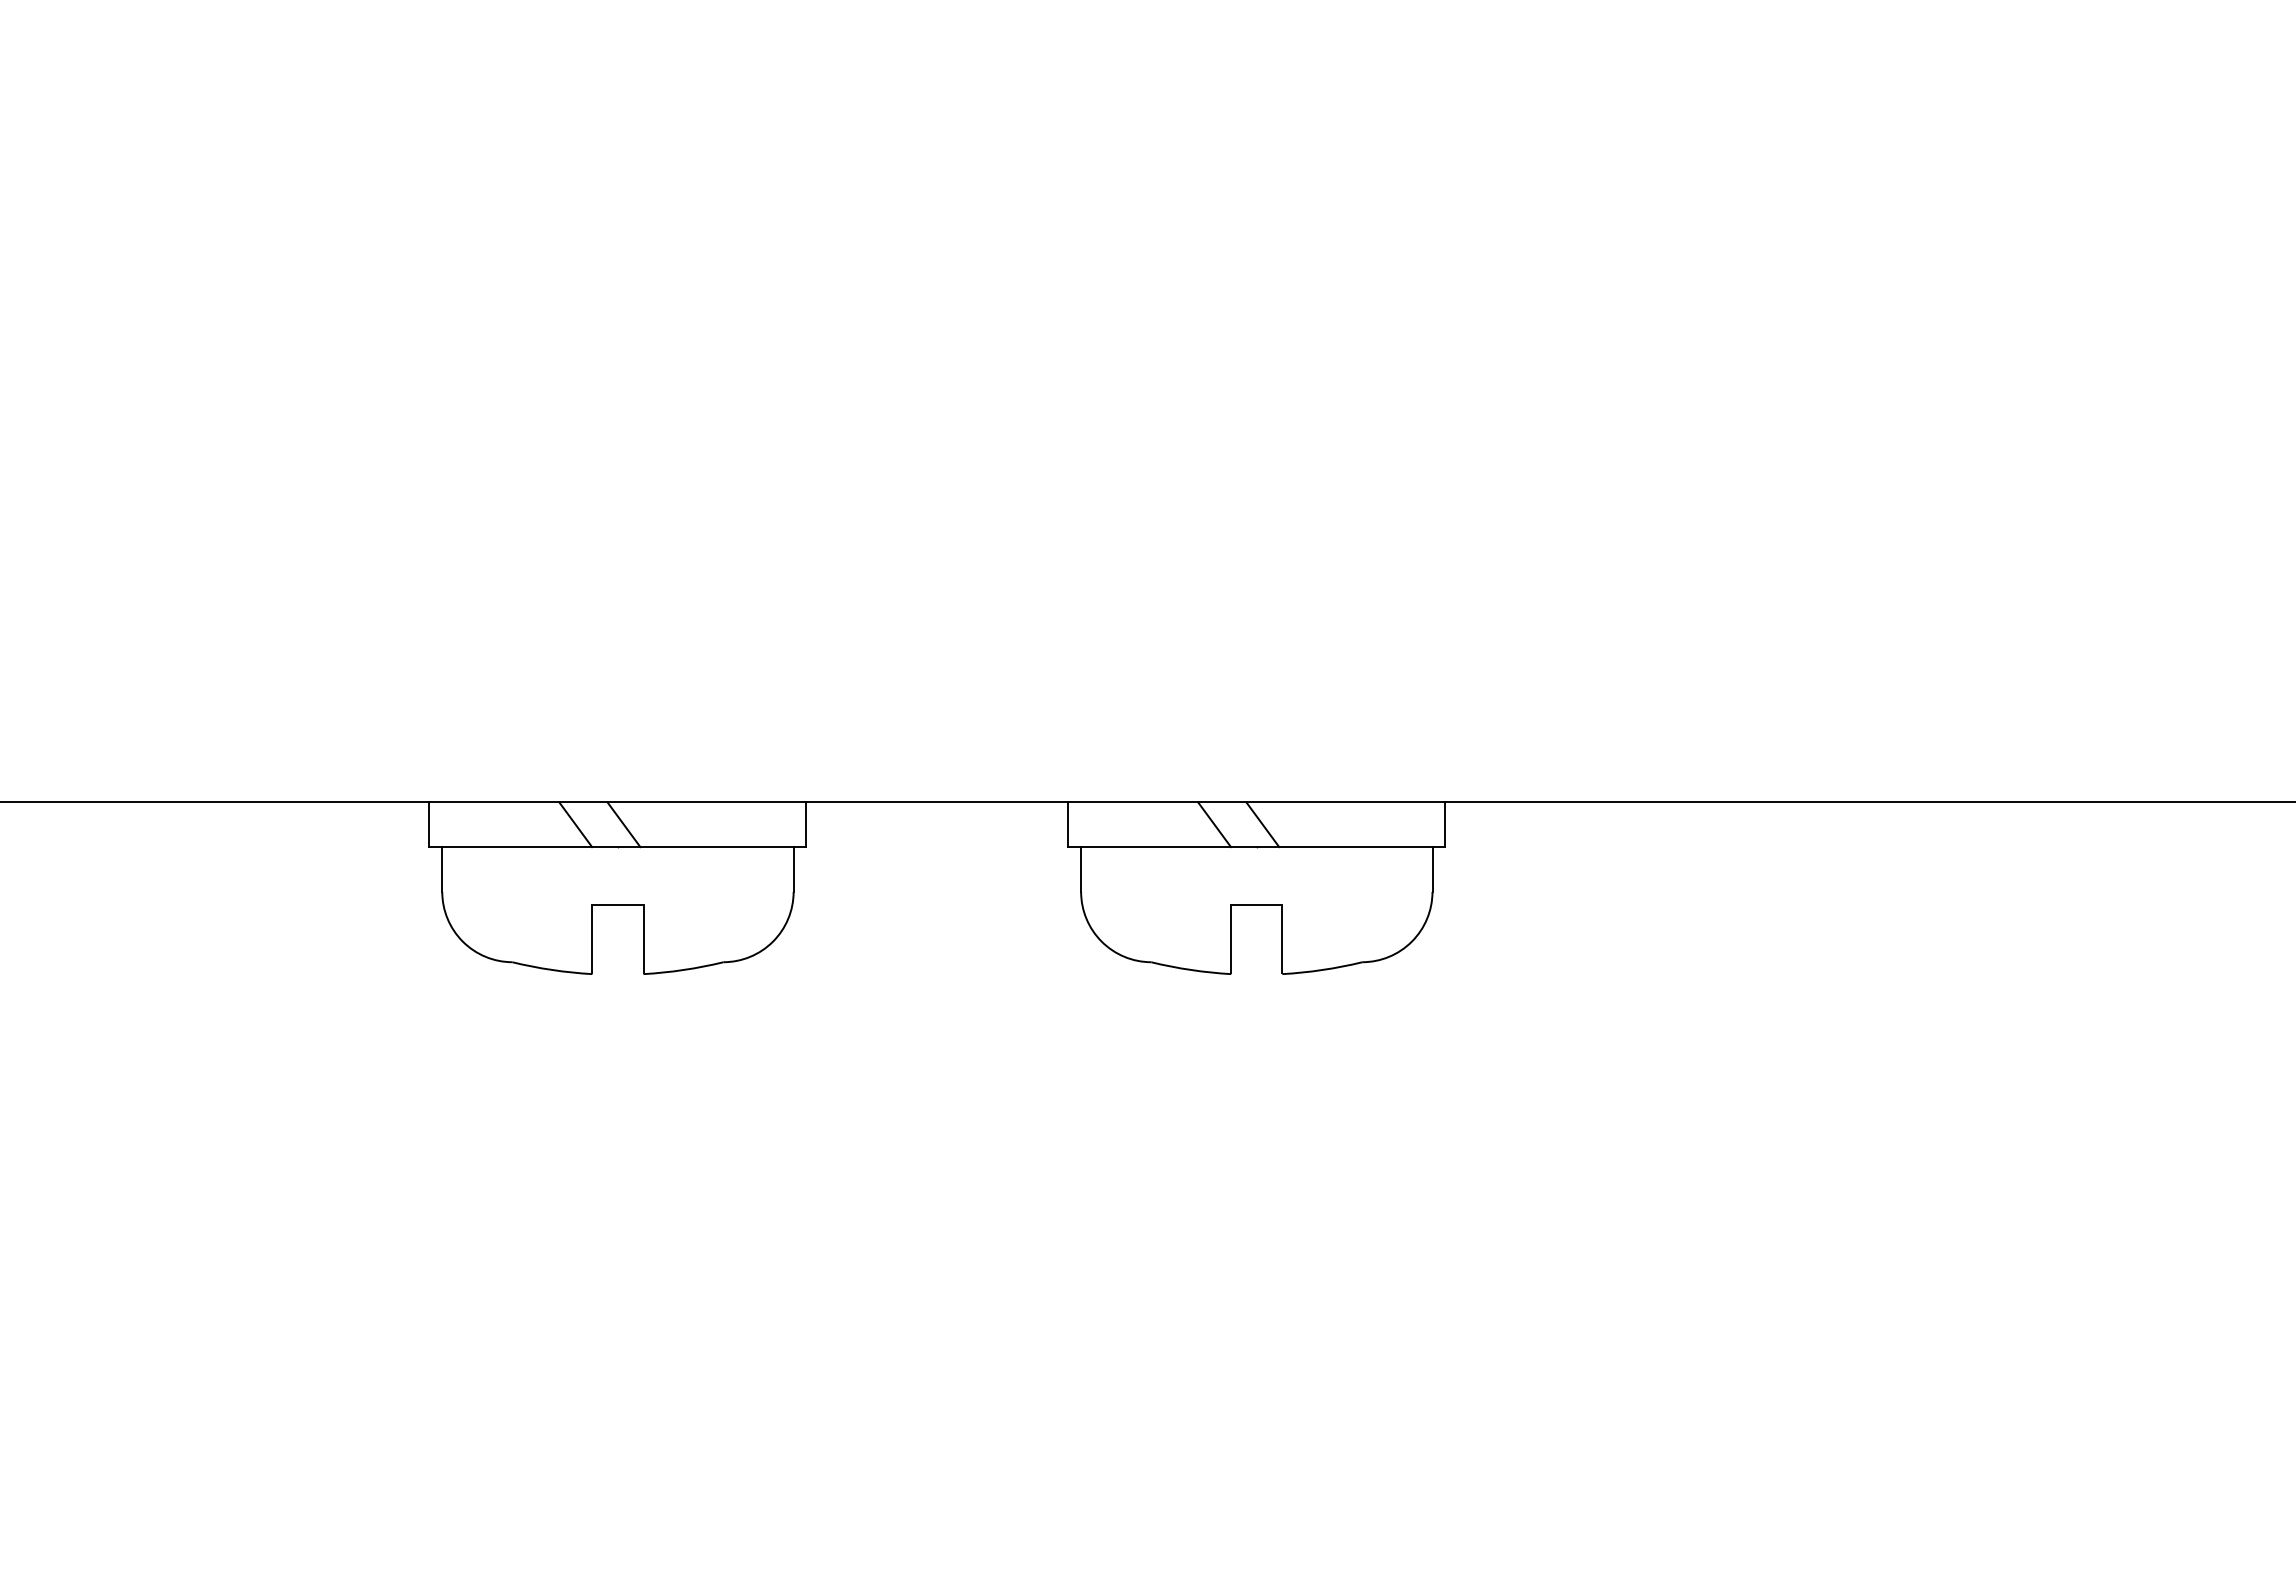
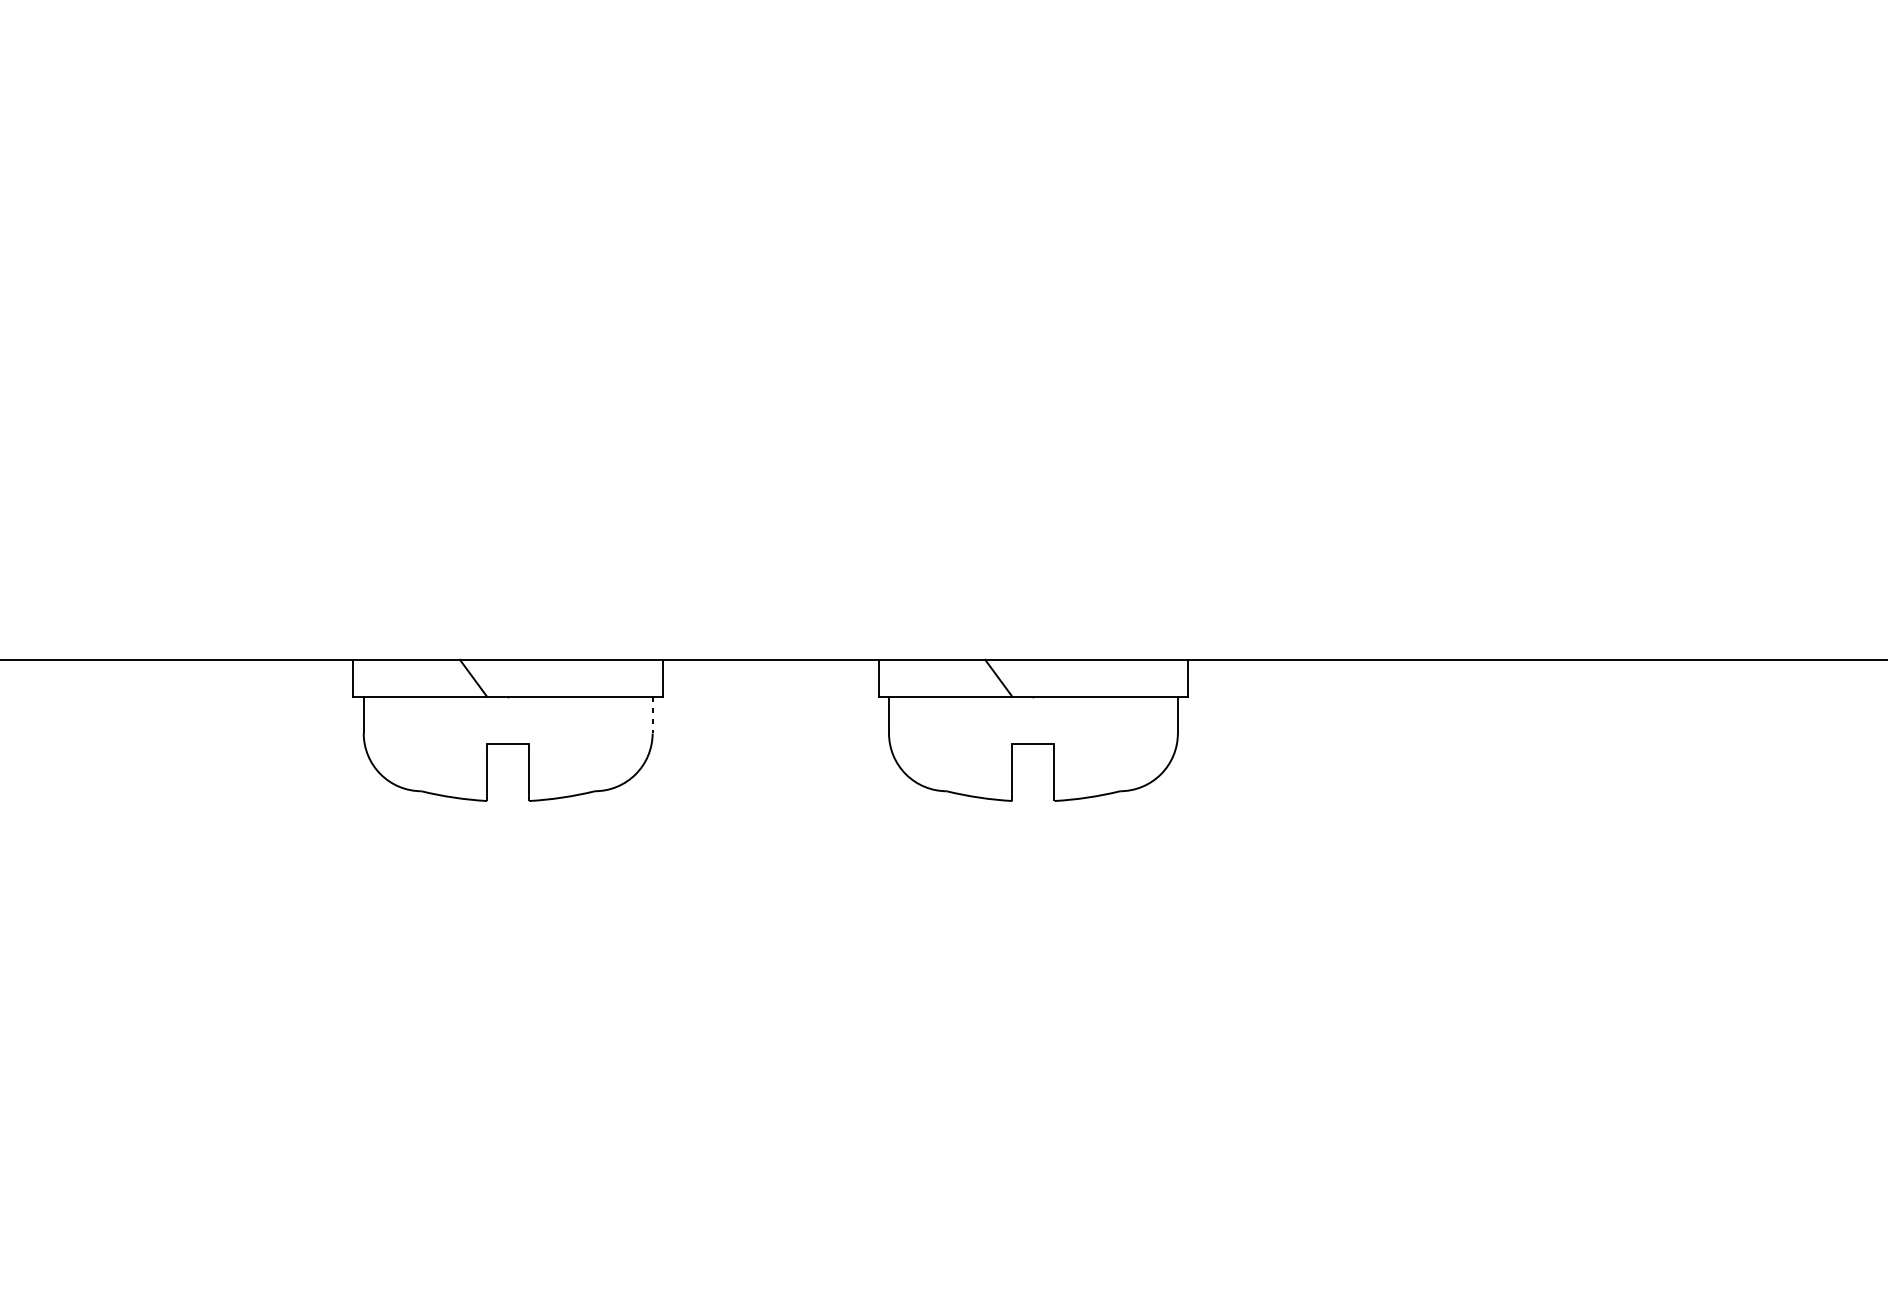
line: (623, 824) -> (512, 678), removed
line: (1262, 824) -> (1038, 678), removed
line: (793, 870) -> (652, 715), solid -> dashed

